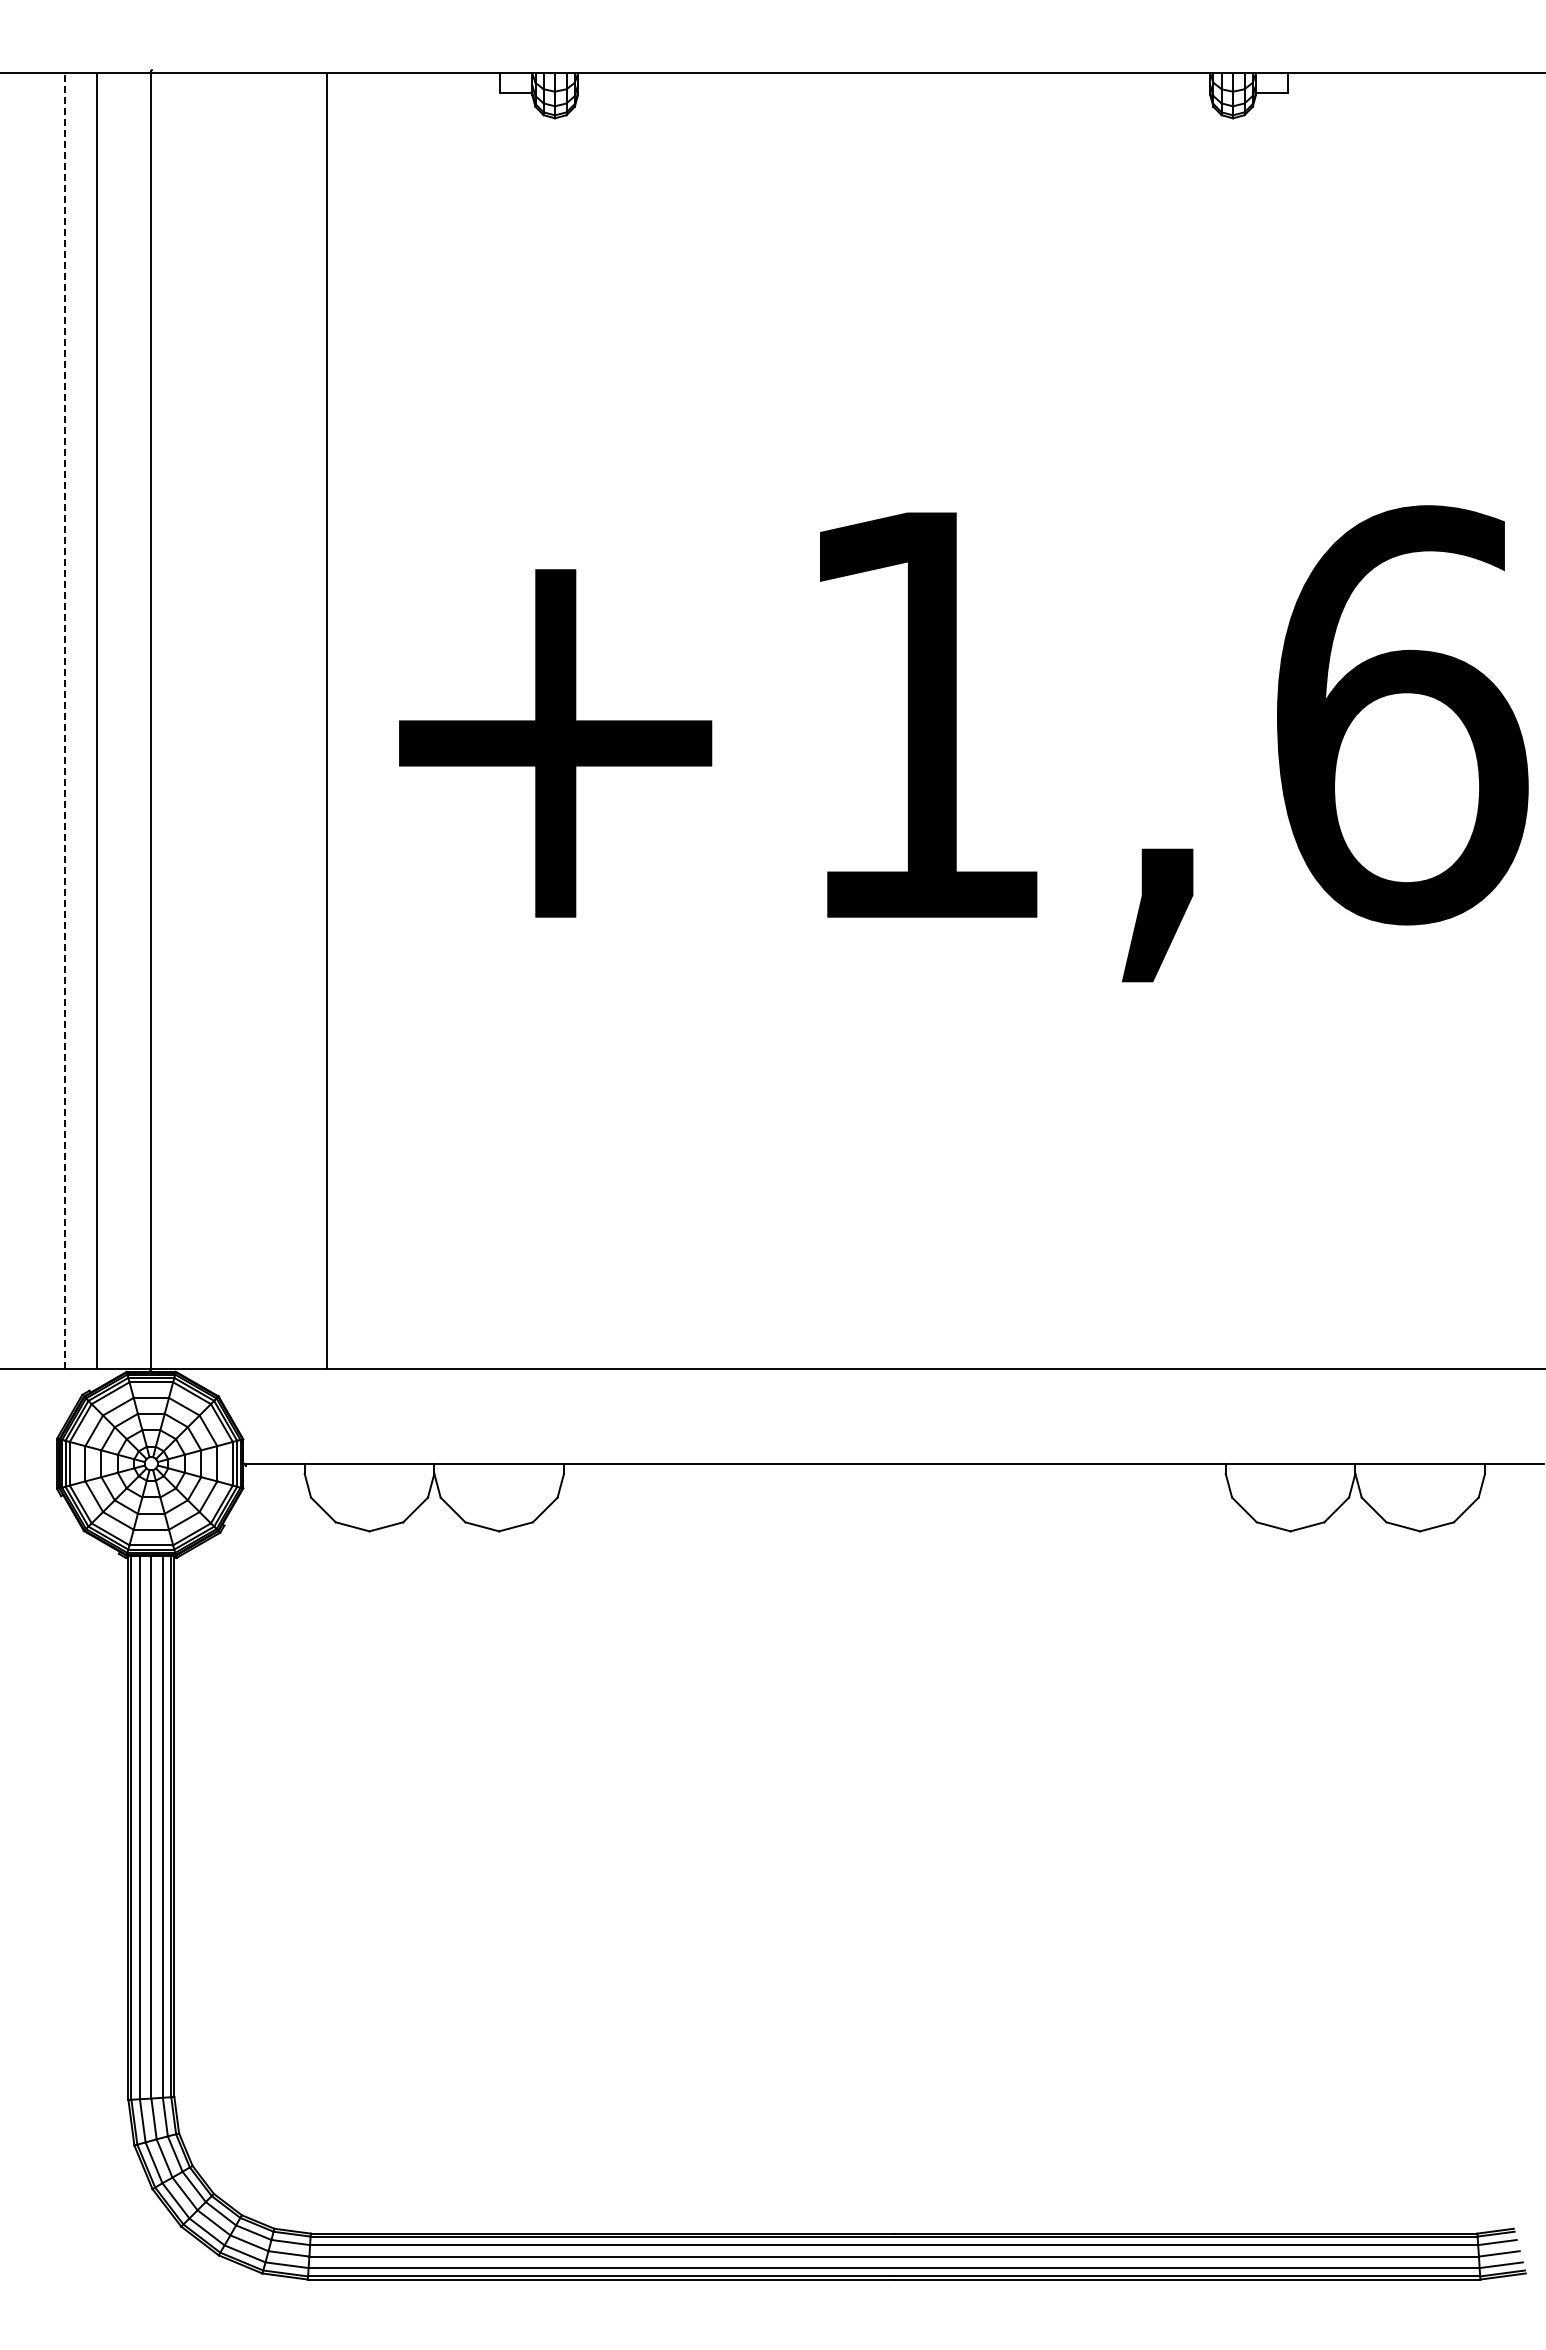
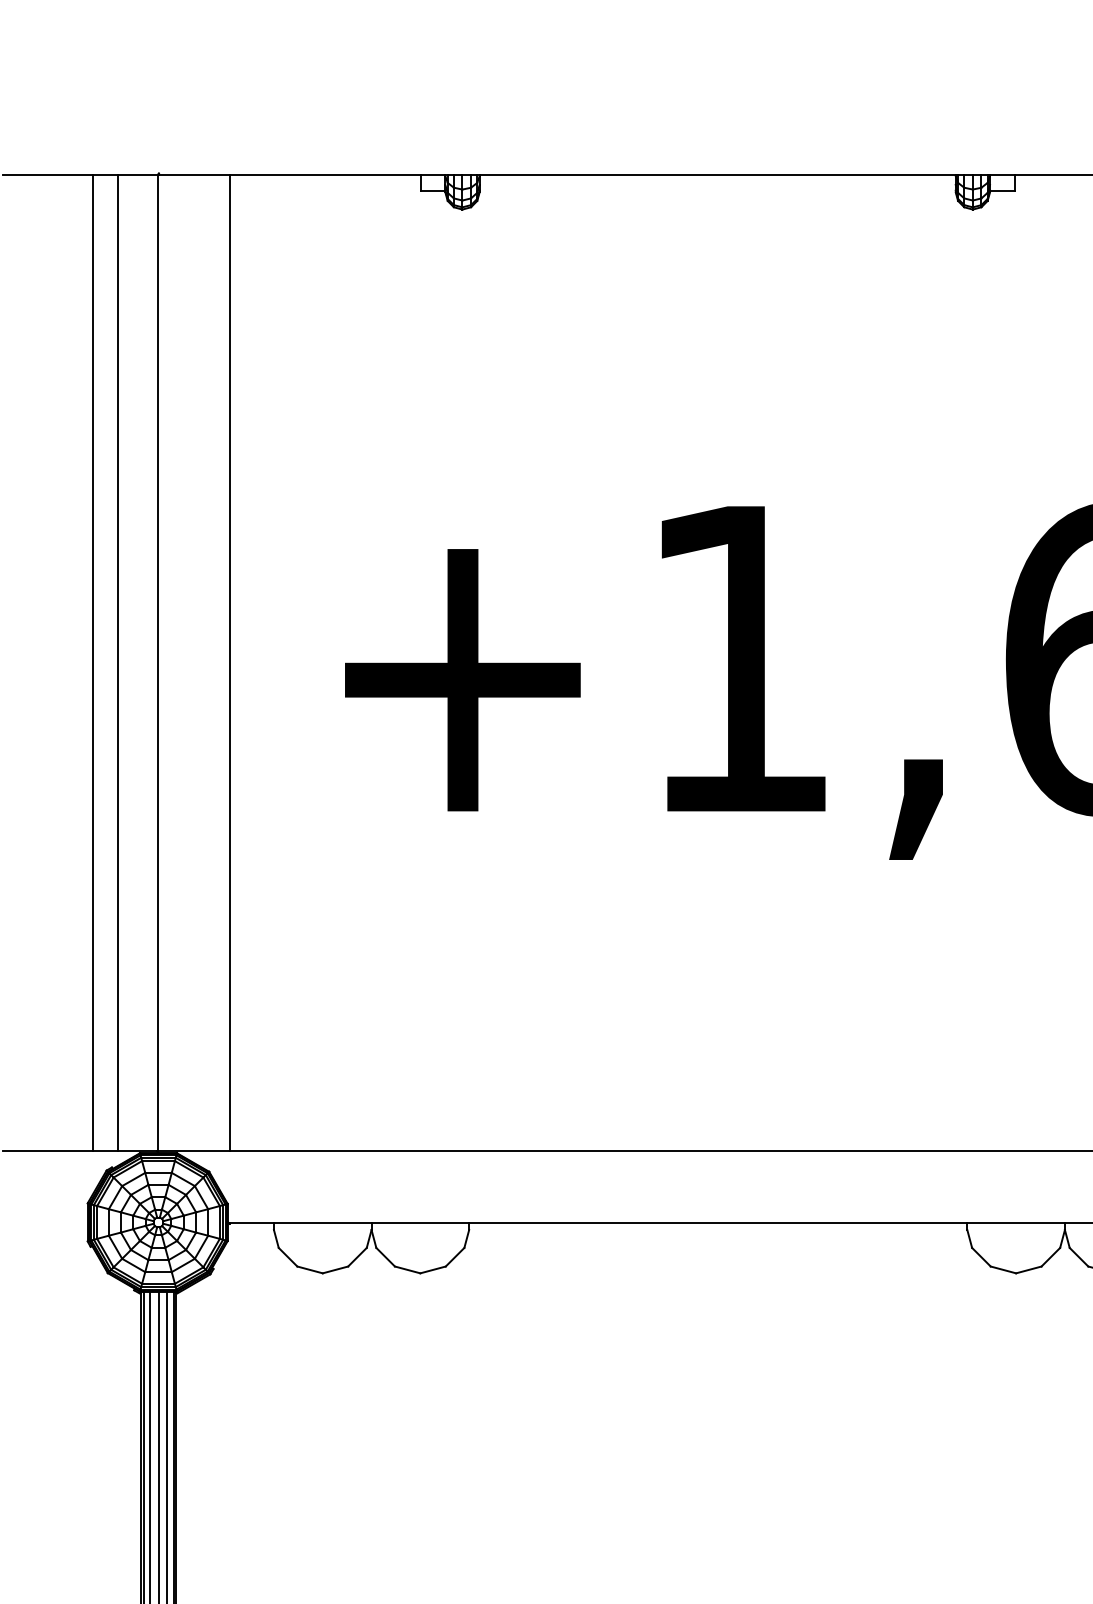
line: (64, 720) -> (93, 662), dashed -> solid
line: (326, 720) -> (229, 662), moved

